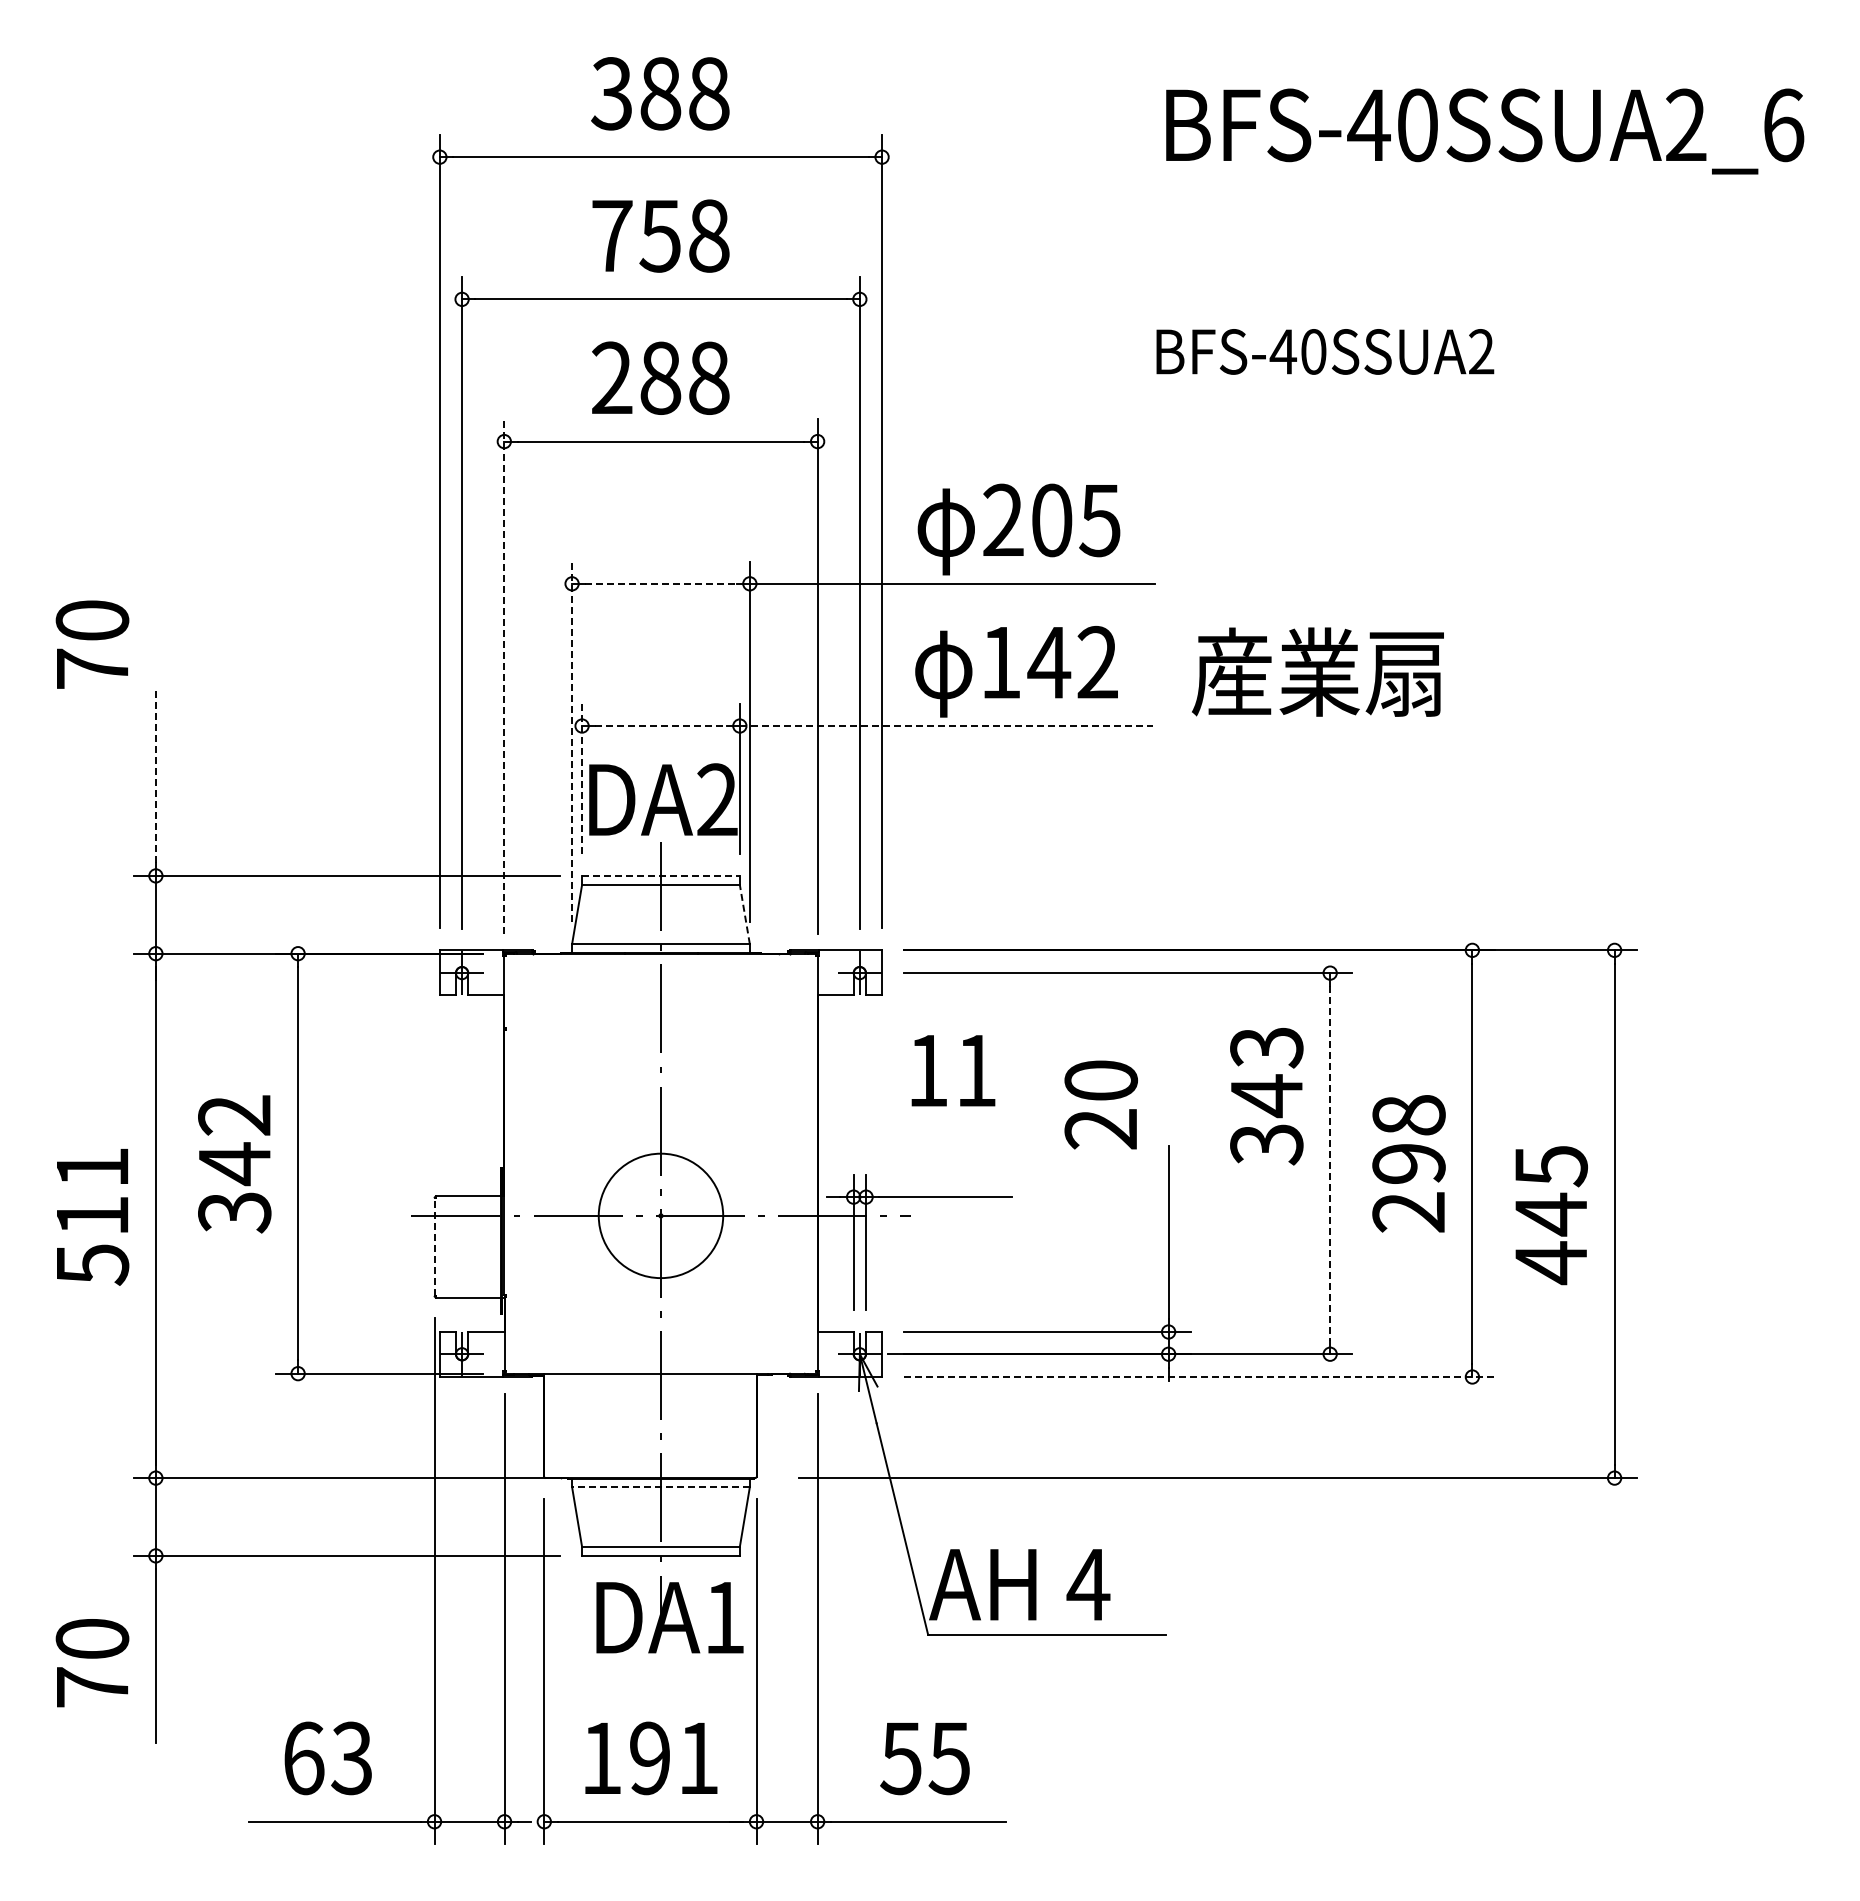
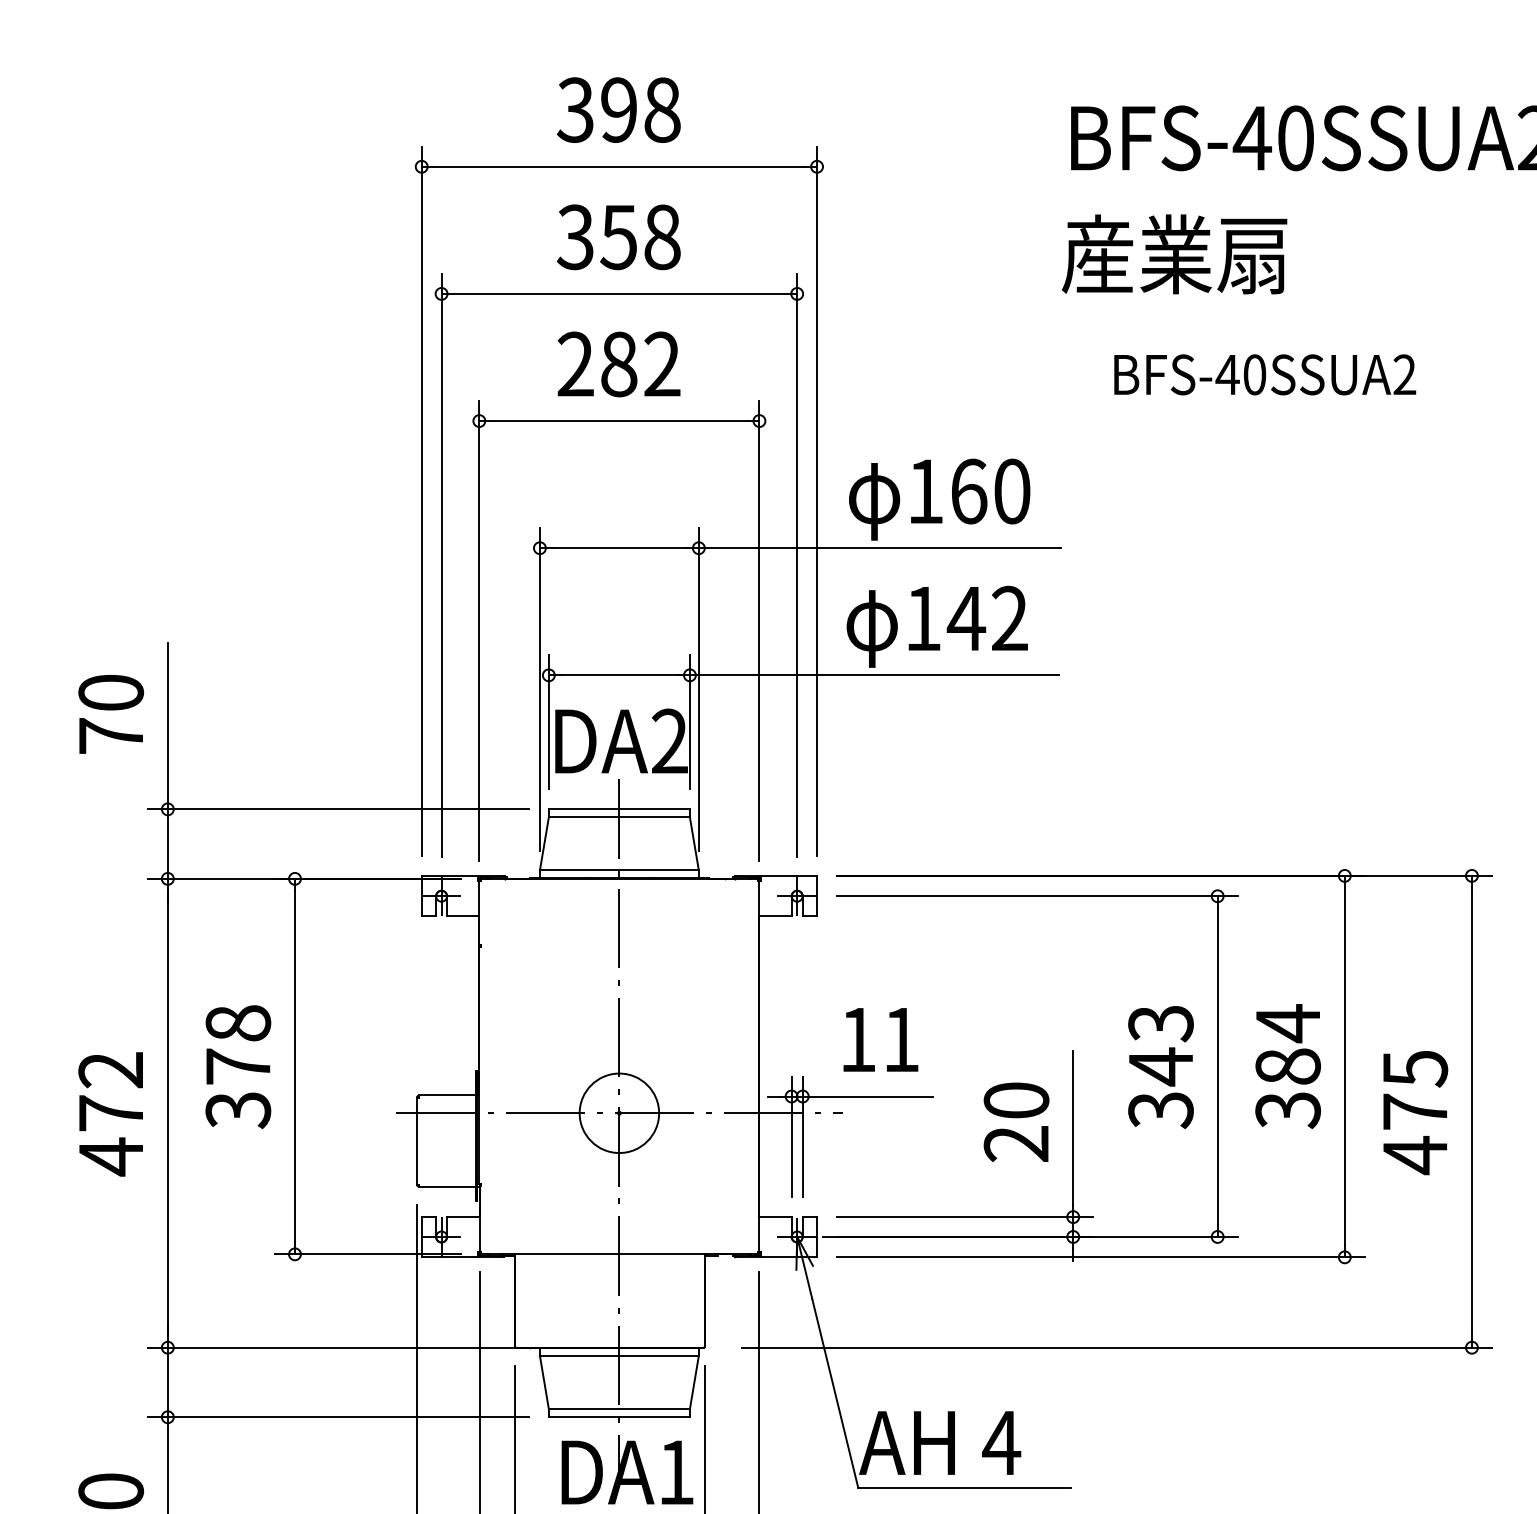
text: (660, 93) -> (618, 109), 388 -> 398
text: (611, 235) -> (575, 236), 758 -> 358
text: (1325, 351) -> (1265, 374), moved
text: (709, 377) -> (662, 363), 288 -> 282
text: (1051, 520) -> (968, 491), 205 -> 160
line: (660, 583) -> (618, 547), dashed -> solid
text: (92, 644) -> (111, 714), moved
text: (1317, 671) -> (1174, 253), moved
line: (504, 676) -> (479, 631), dashed -> solid
line: (660, 726) -> (618, 675), dashed -> solid
line: (946, 726) -> (874, 675), dashed -> solid
line: (572, 741) -> (540, 689), dashed -> solid
line: (155, 775) -> (167, 719), dashed -> solid
line: (582, 778) -> (549, 722), dashed -> solid
line: (660, 875) -> (618, 808), dashed -> solid
line: (744, 914) -> (694, 843), dashed -> solid
text: (953, 1070) -> (880, 1039), moved
text: (1266, 1096) -> (1160, 1067), moved
text: (1100, 1104) -> (1015, 1121), moved
text: (234, 1140) -> (238, 1045), 342 -> 378
text: (1408, 1163) -> (1287, 1066), 298 -> 384
line: (1330, 1164) -> (1217, 1067), dashed -> solid
text: (1550, 1214) -> (1414, 1112), 445 -> 475
circle: (660, 1215) -> (618, 1112), size x0.71
text: (92, 1216) -> (111, 1113), 511 -> 472
line: (434, 1247) -> (416, 1141), dashed -> solid
line: (1199, 1377) -> (1100, 1257), dashed -> solid
line: (660, 1487) -> (618, 1356), dashed -> solid

